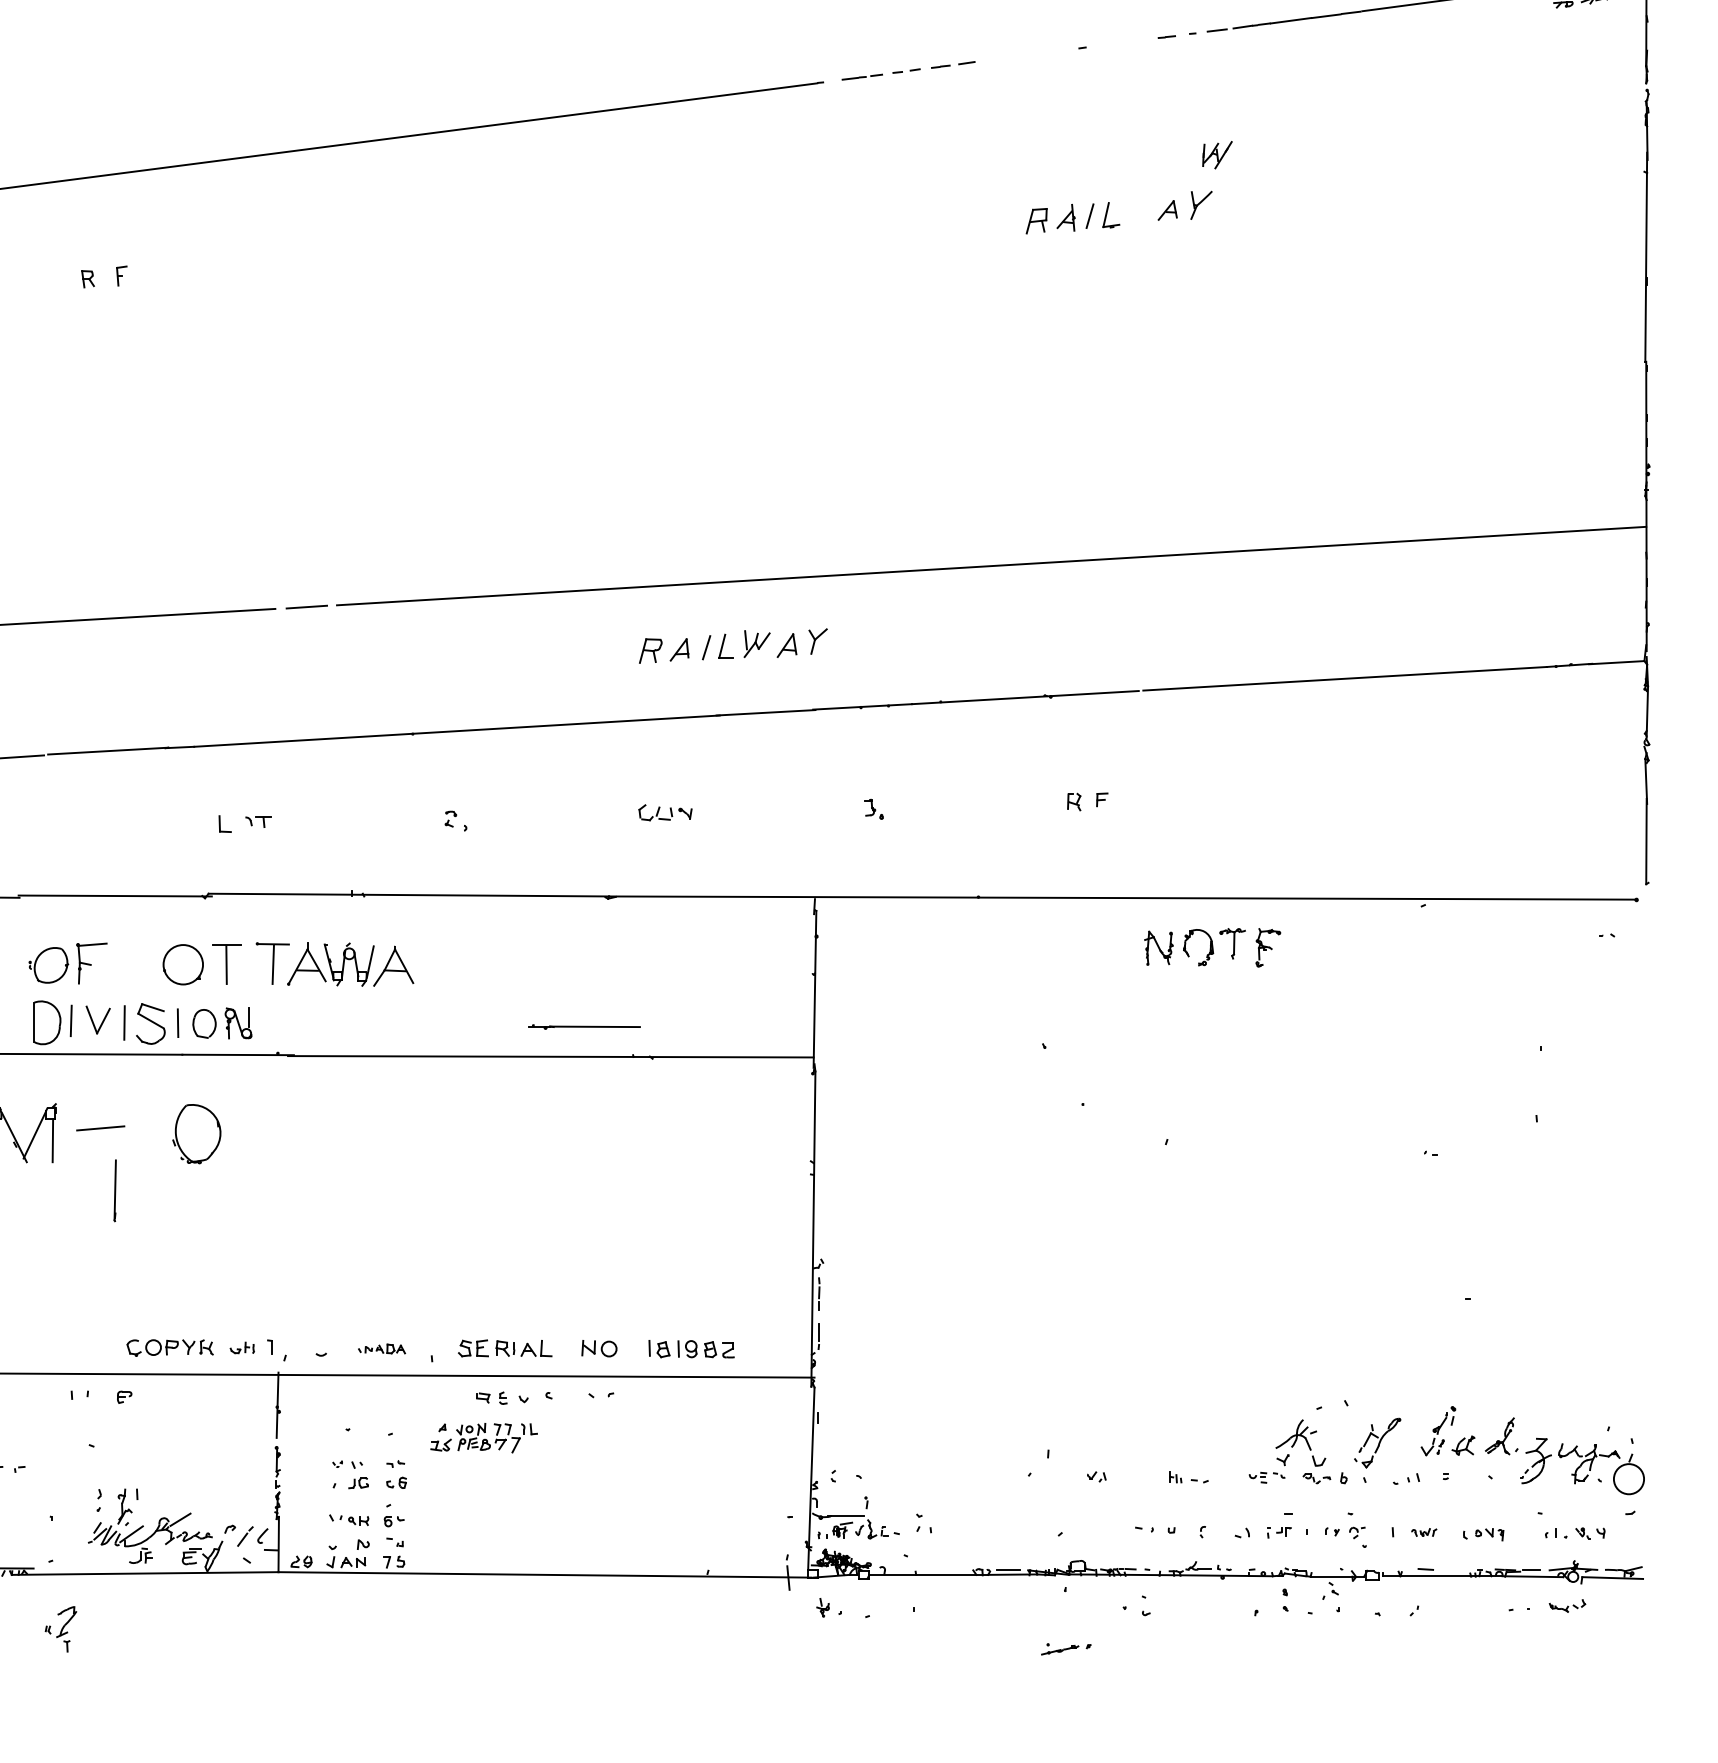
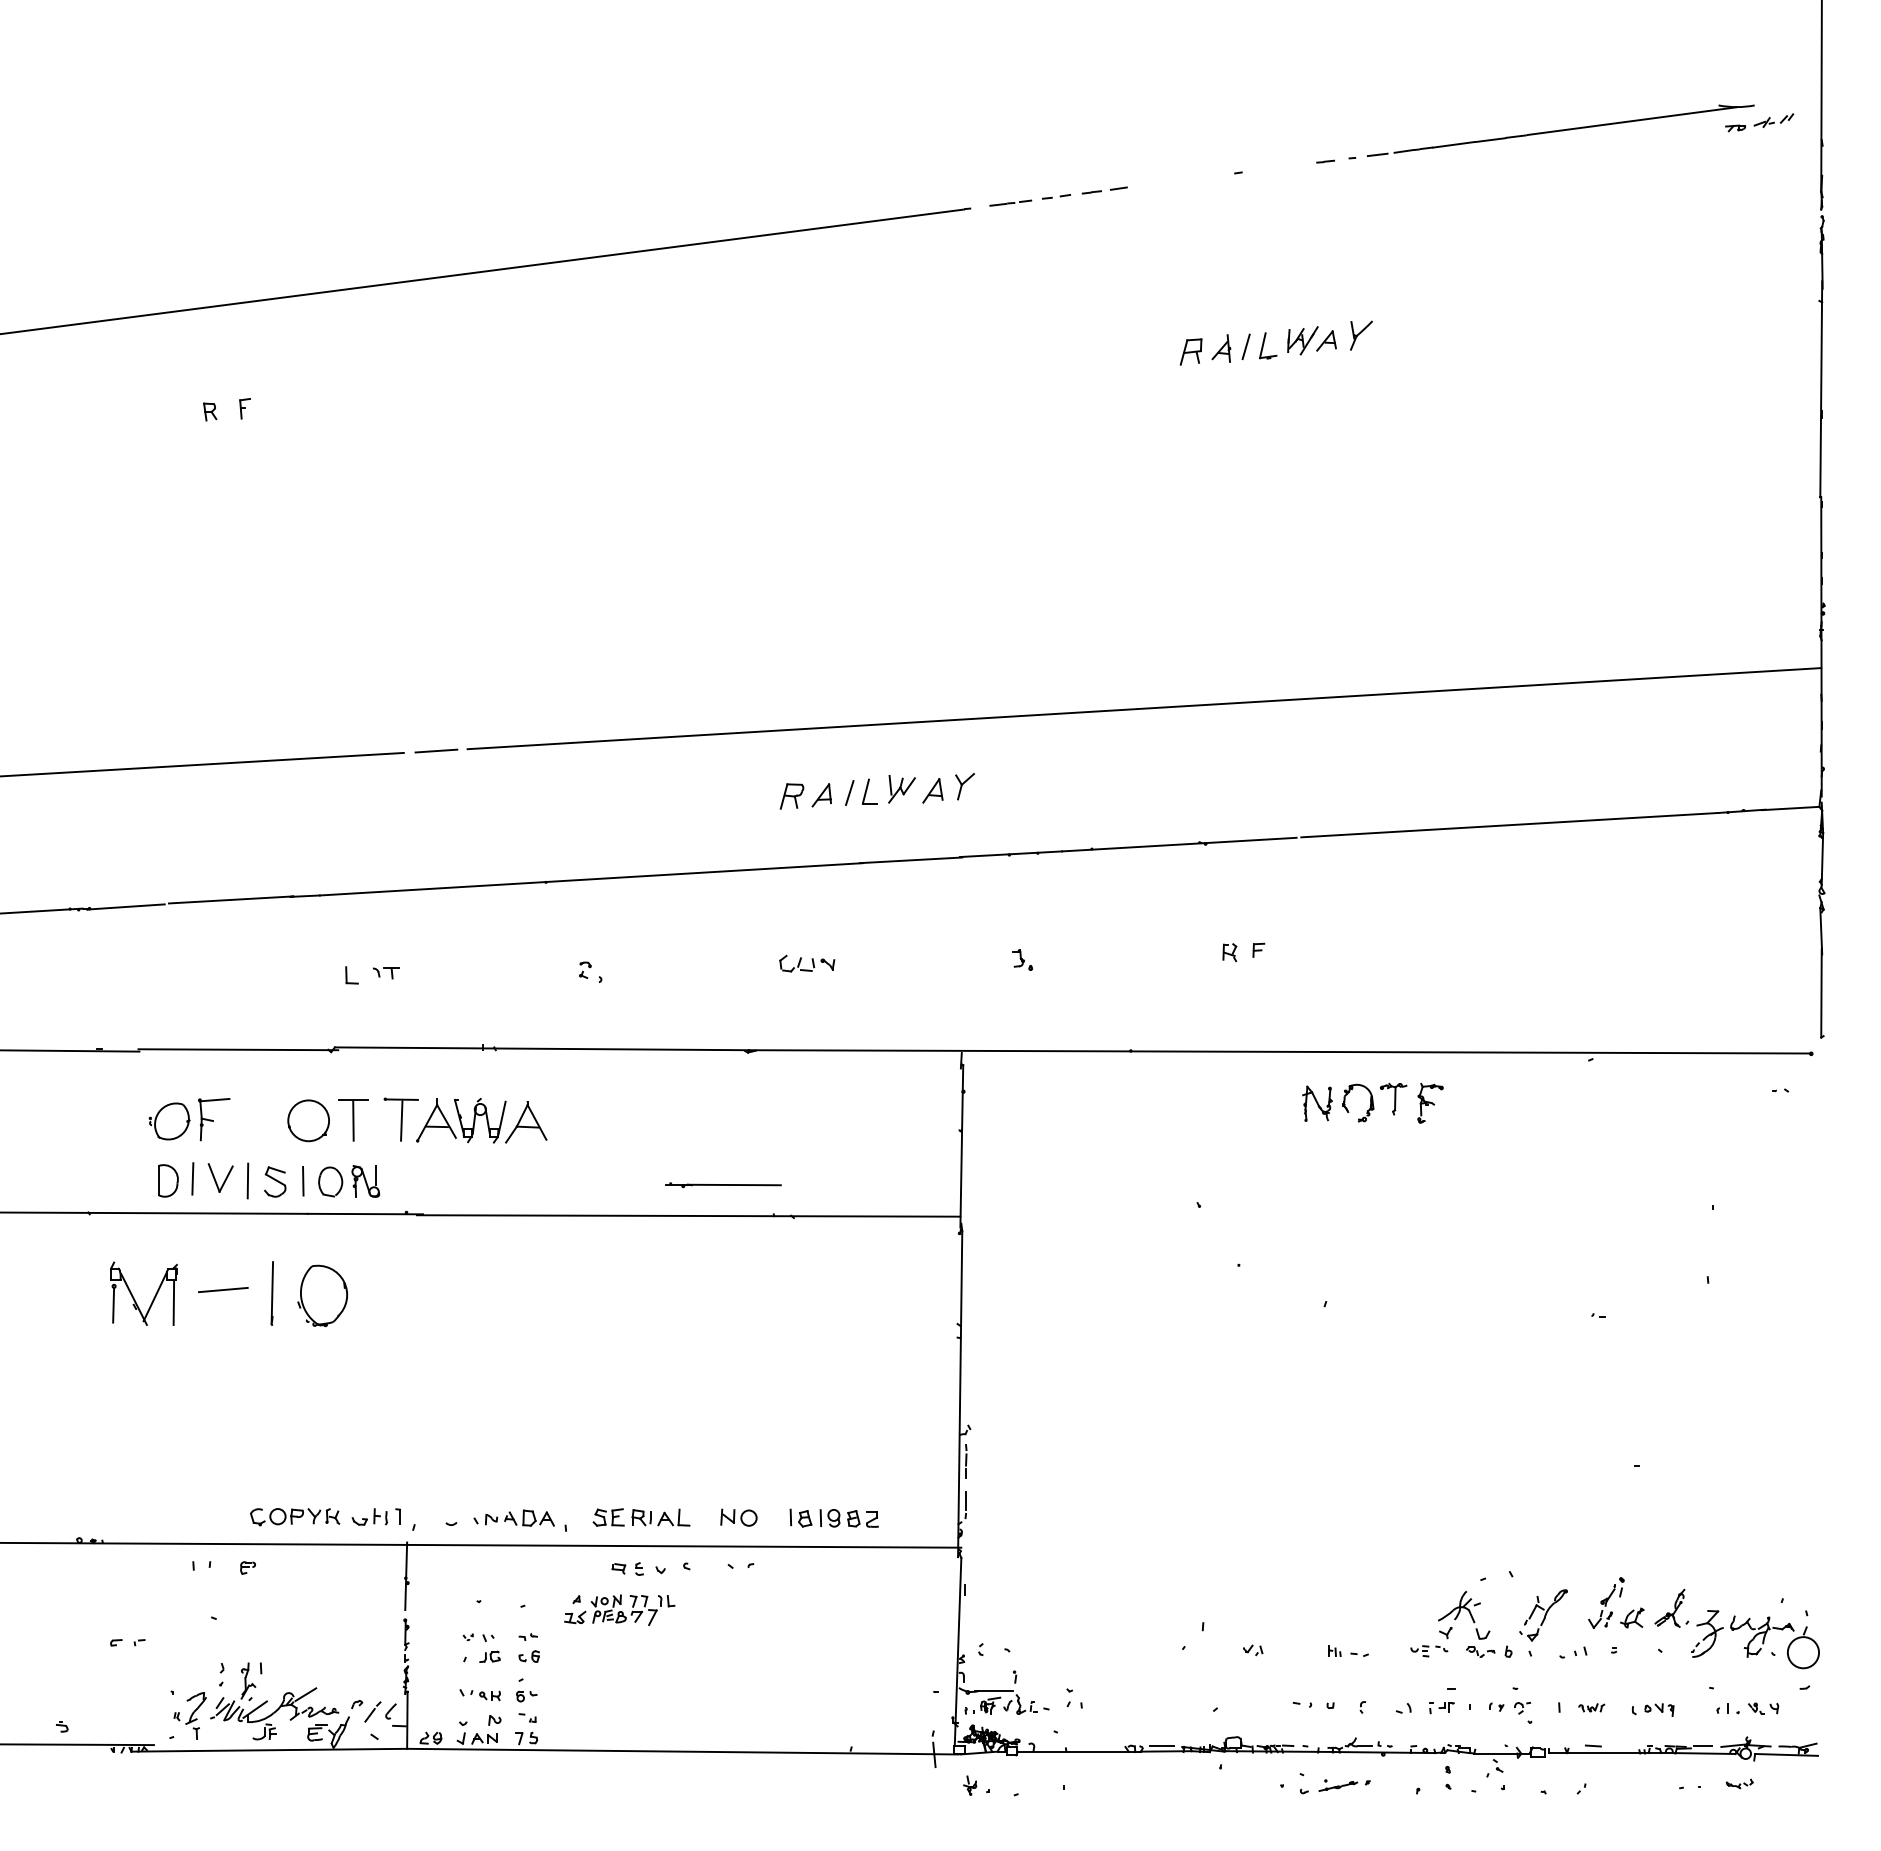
part: (1217, 154) -> (1302, 340), moved
part: (47, 1022) -> (168, 1180), size x0.71
part: (151, 1023) -> (275, 1181), size x0.71
line: (114, 1190) -> (271, 1293), moved
part: (242, 1347) -> (369, 1516), size x1.43
part: (381, 1348) -> (513, 1517), size x1.67
part: (1567, 1605) -> (1739, 1783), size x0.71
part: (60, 1628) -> (189, 1715), moved
part: (1066, 1649) -> (1344, 1785), moved

